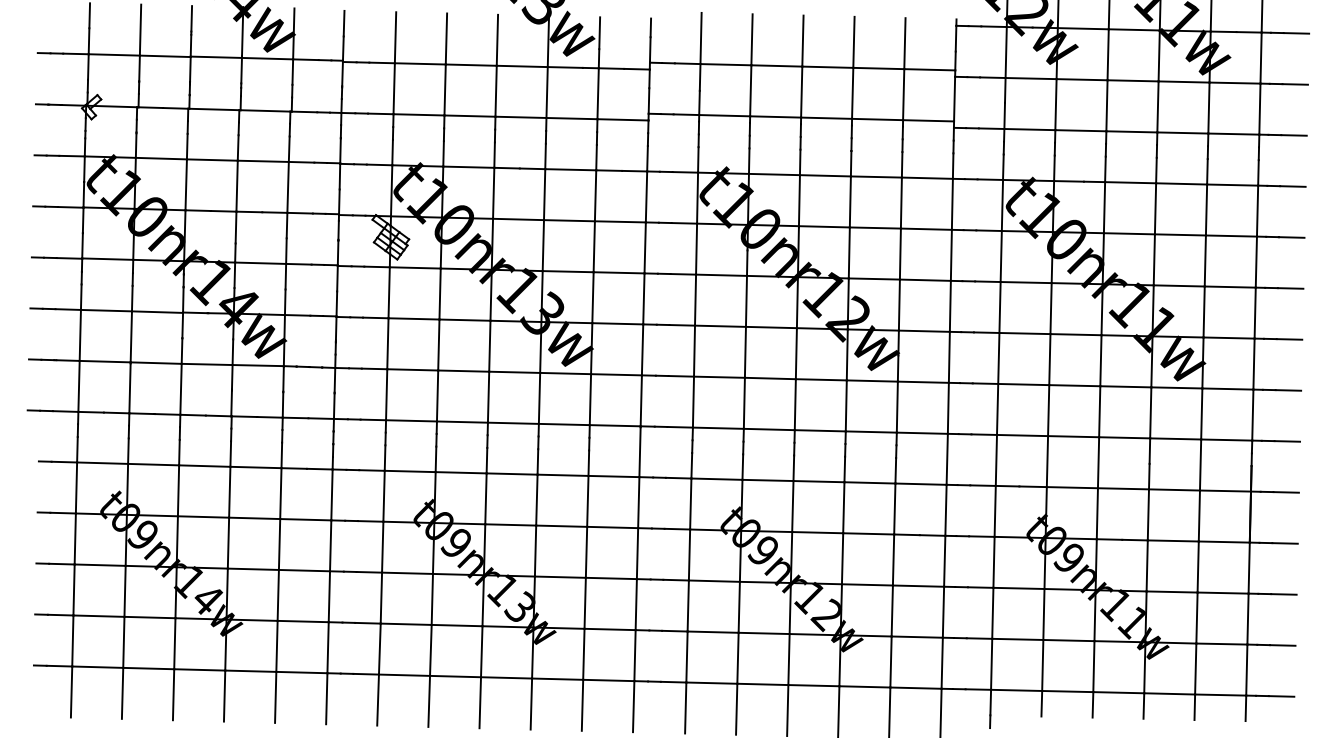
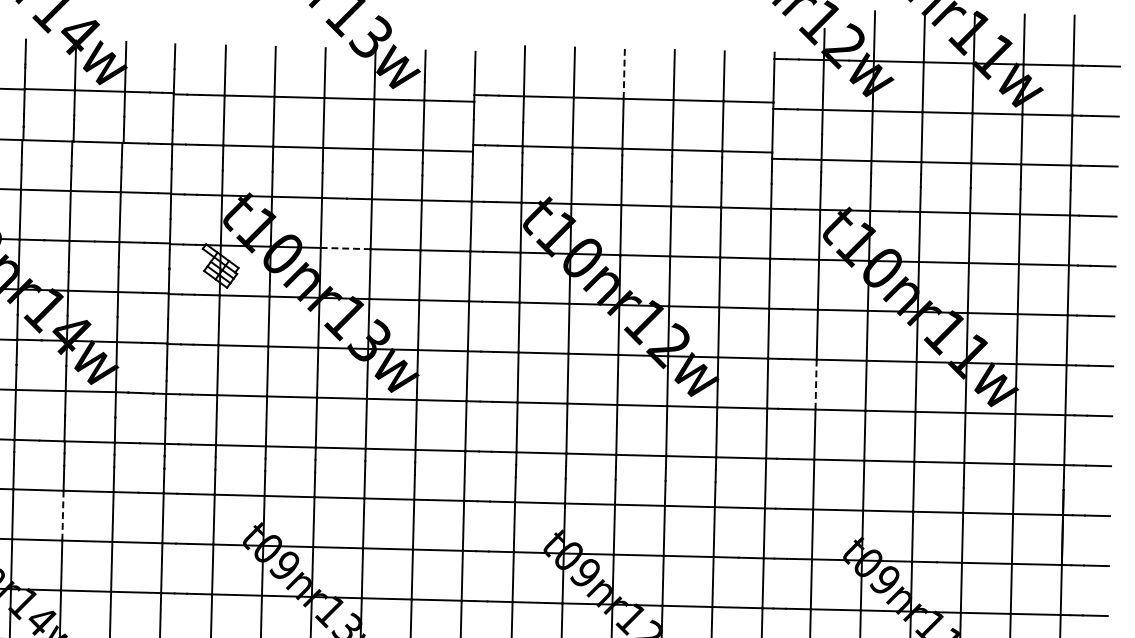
line: (802, 41) -> (623, 74), solid -> dashed
line: (518, 219) -> (345, 248), solid -> dashed
line: (998, 357) -> (815, 383), solid -> dashed
line: (229, 491) -> (62, 514), solid -> dashed

